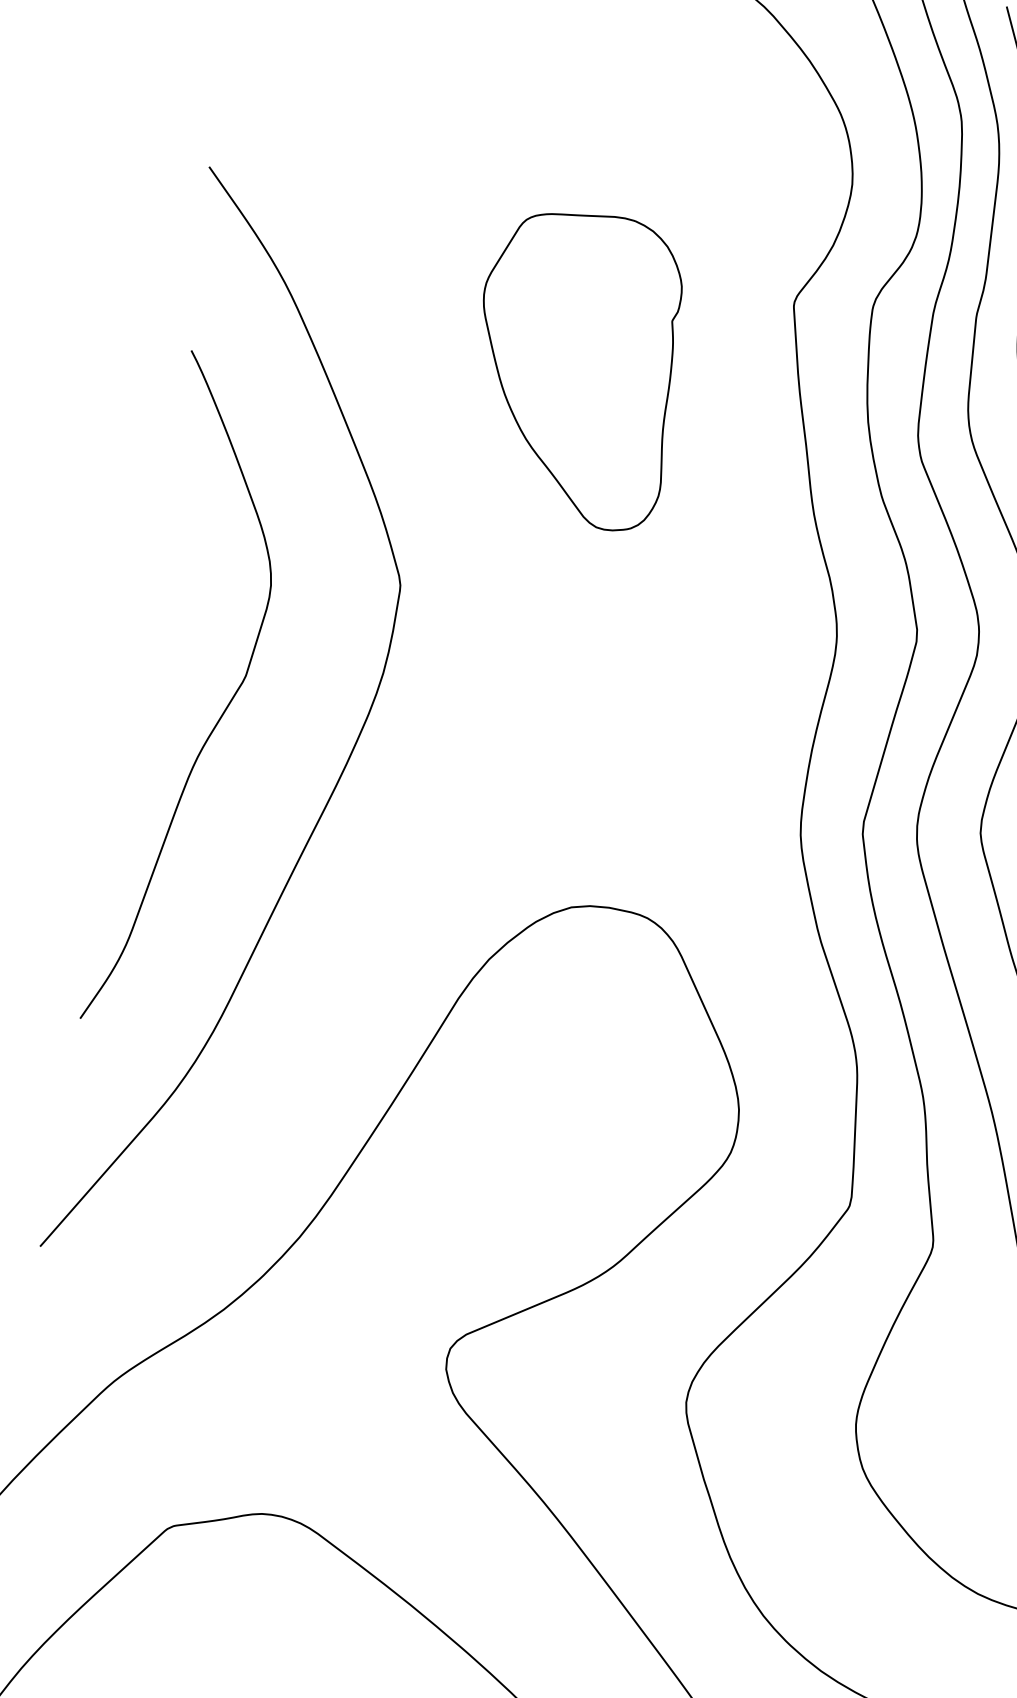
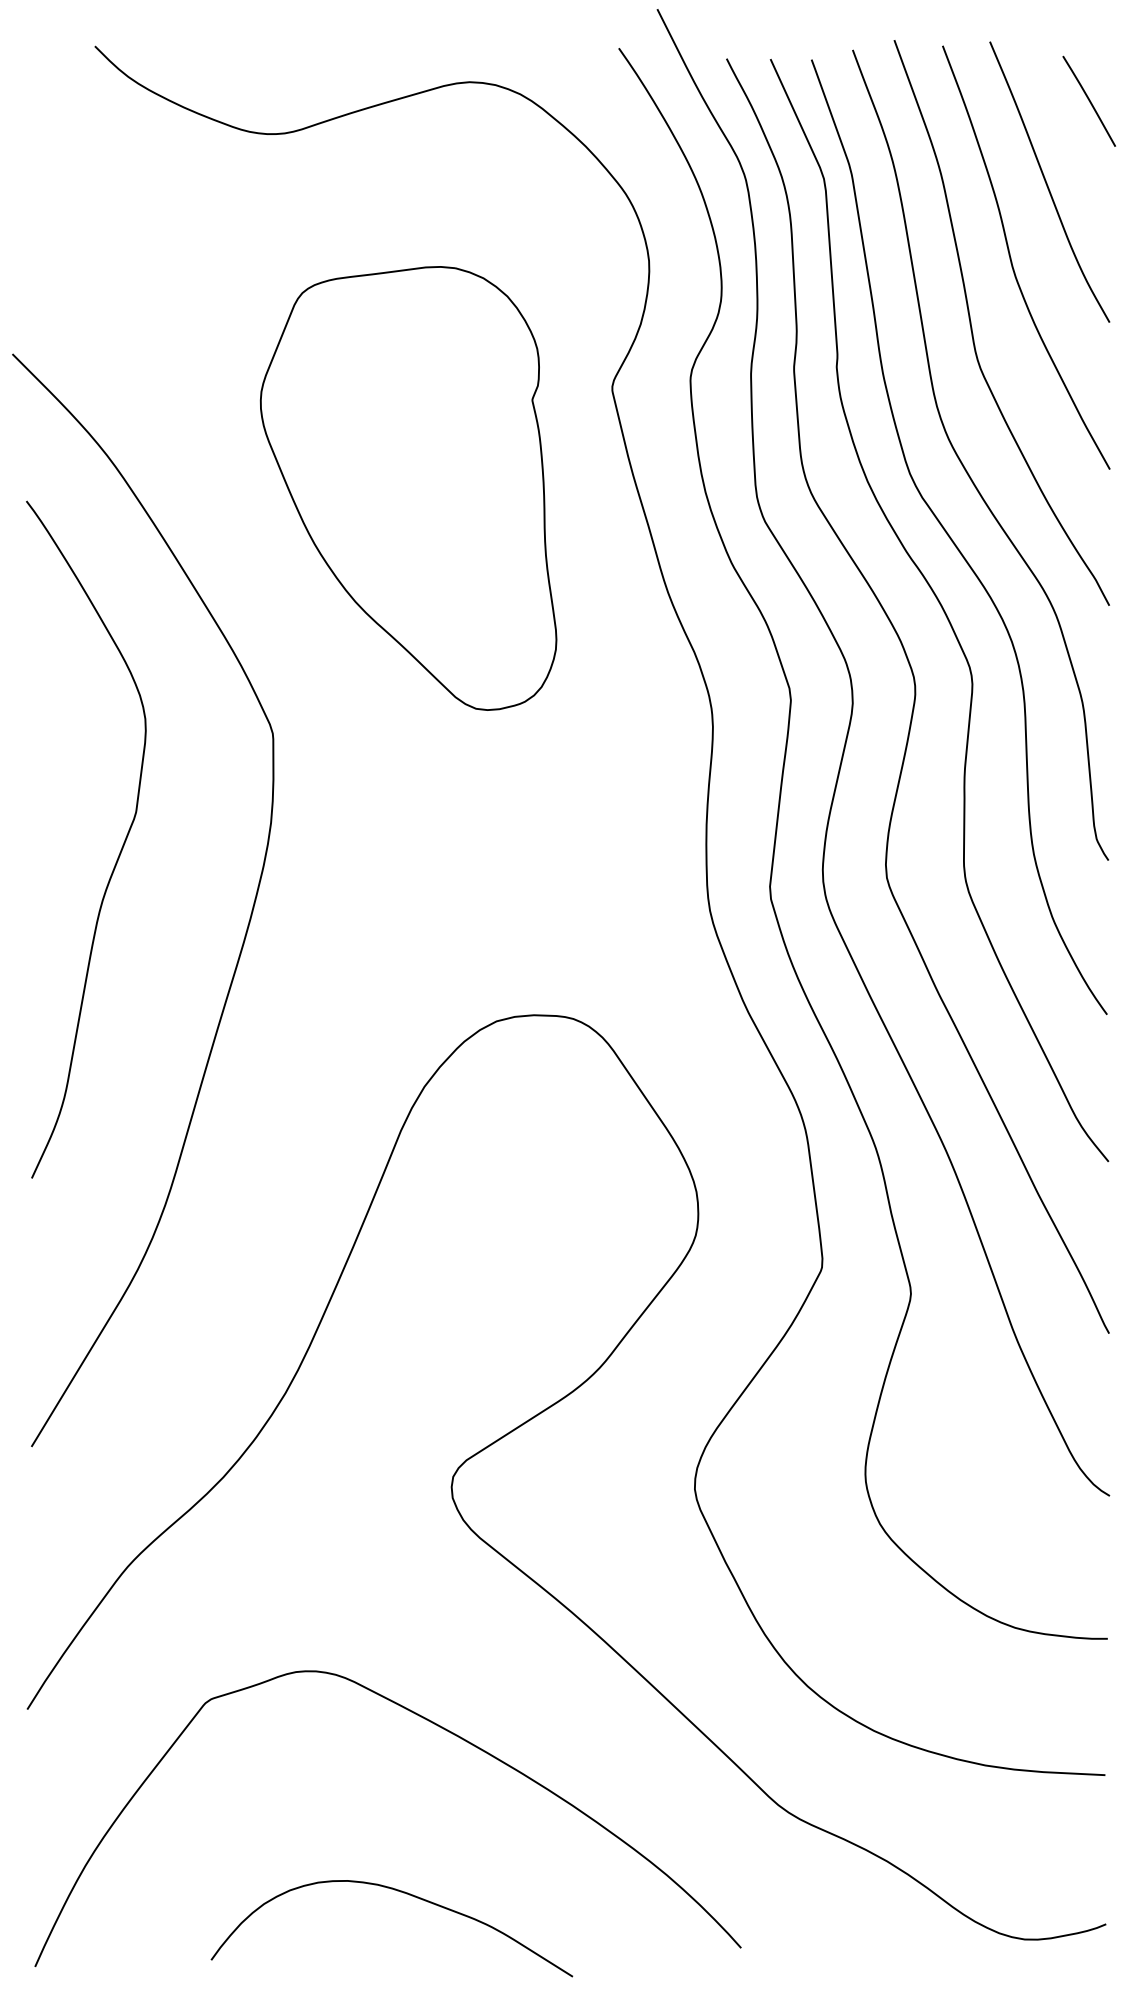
part: (576, 367) -> (408, 488), size x1.43
curve: (222, 712) -> (119, 852), moved

